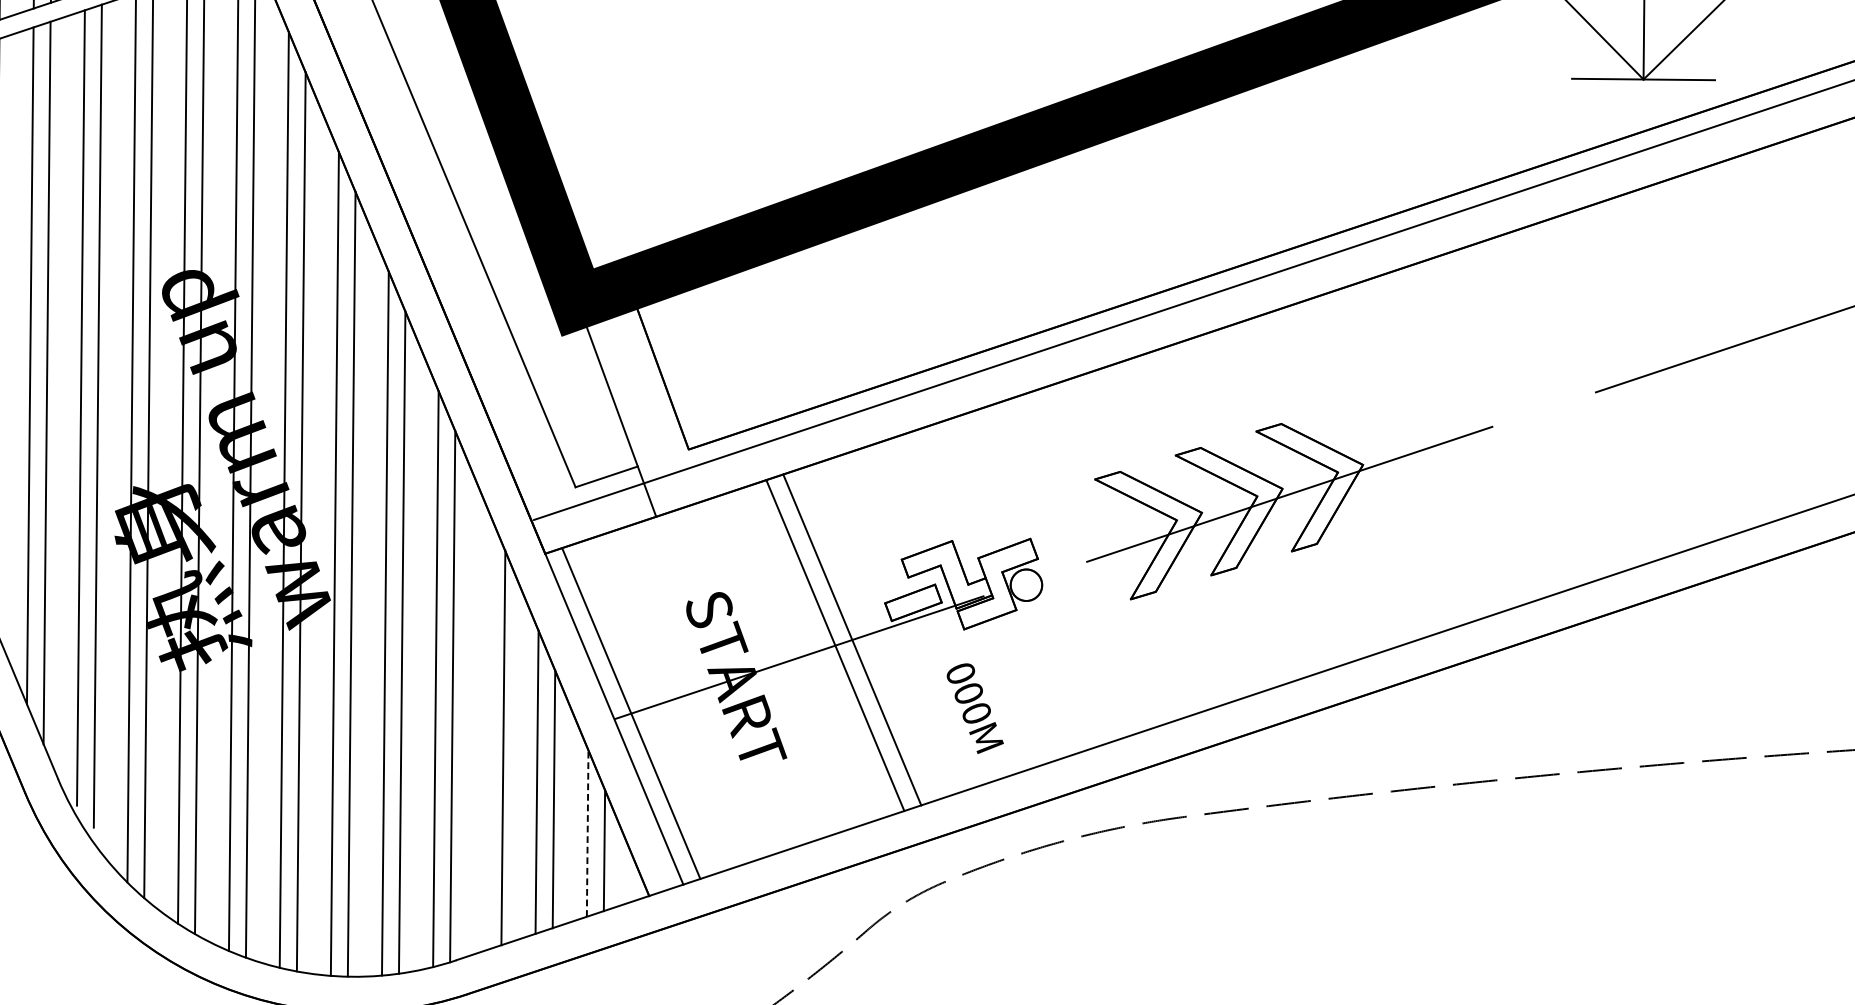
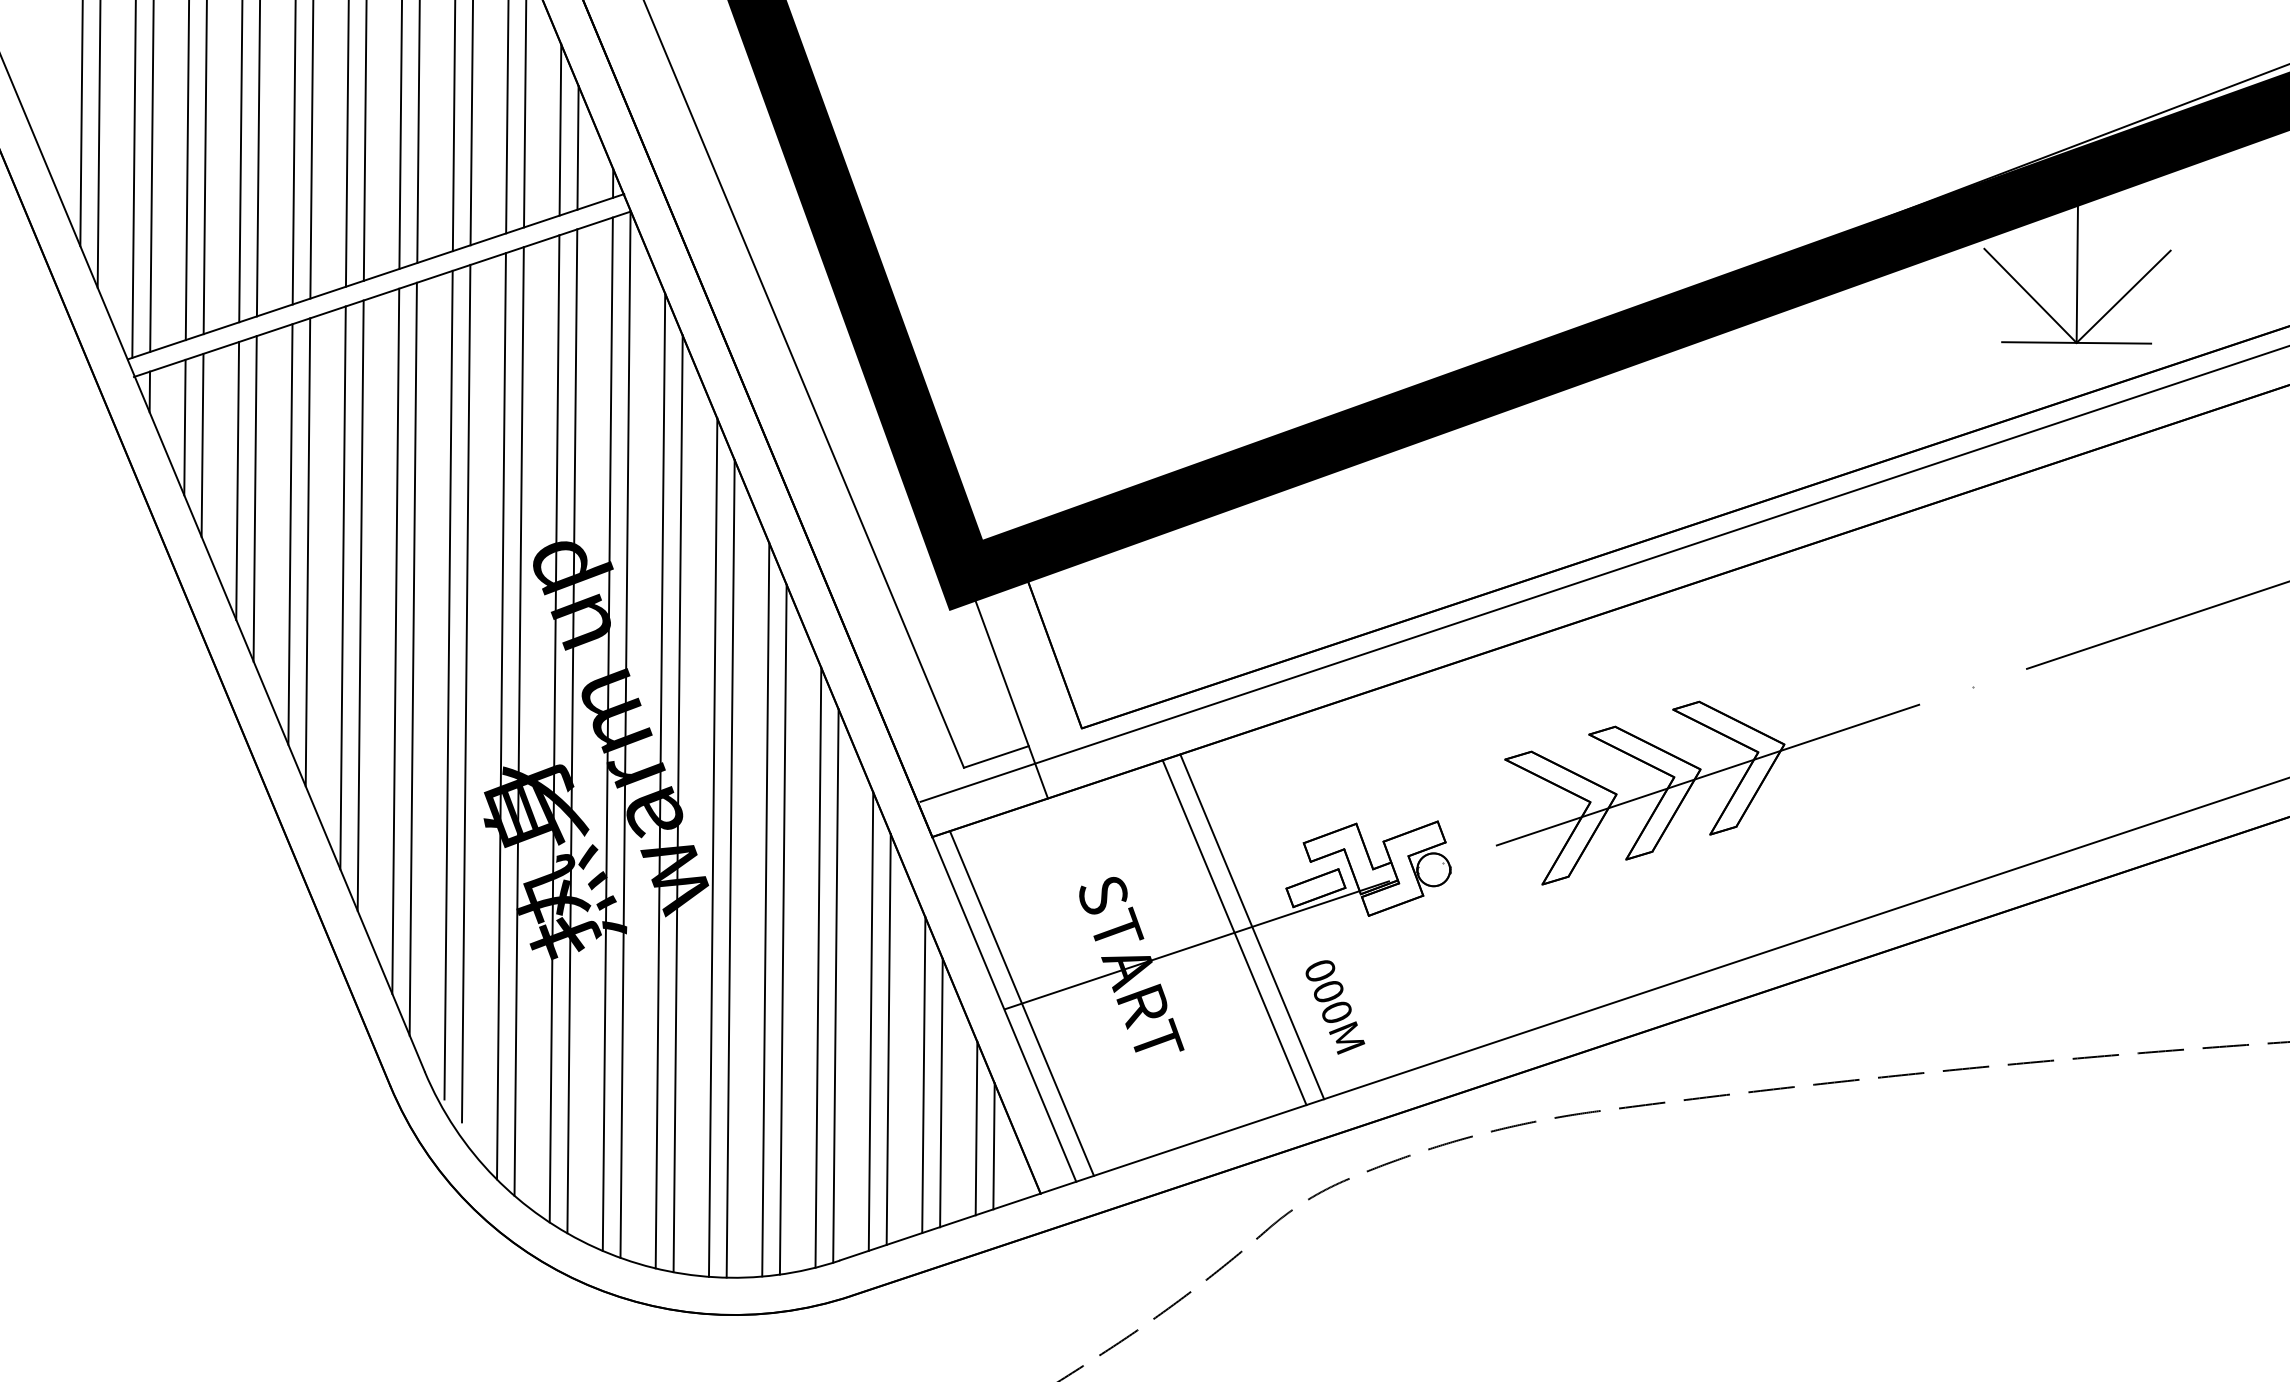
text: (975, 708) -> (1335, 1007), moved
line: (485, 730) -> (870, 1021), added
line: (587, 833) -> (976, 1128), dashed -> solid

